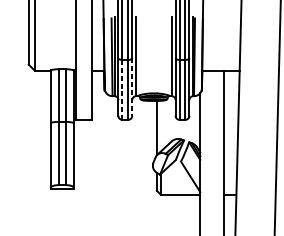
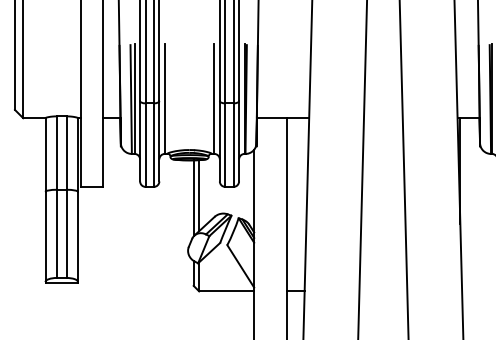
line: (132, 87) -> (159, 141), dashed -> solid
line: (122, 90) -> (145, 145), dashed -> solid
line: (161, 125) -> (199, 195), added

